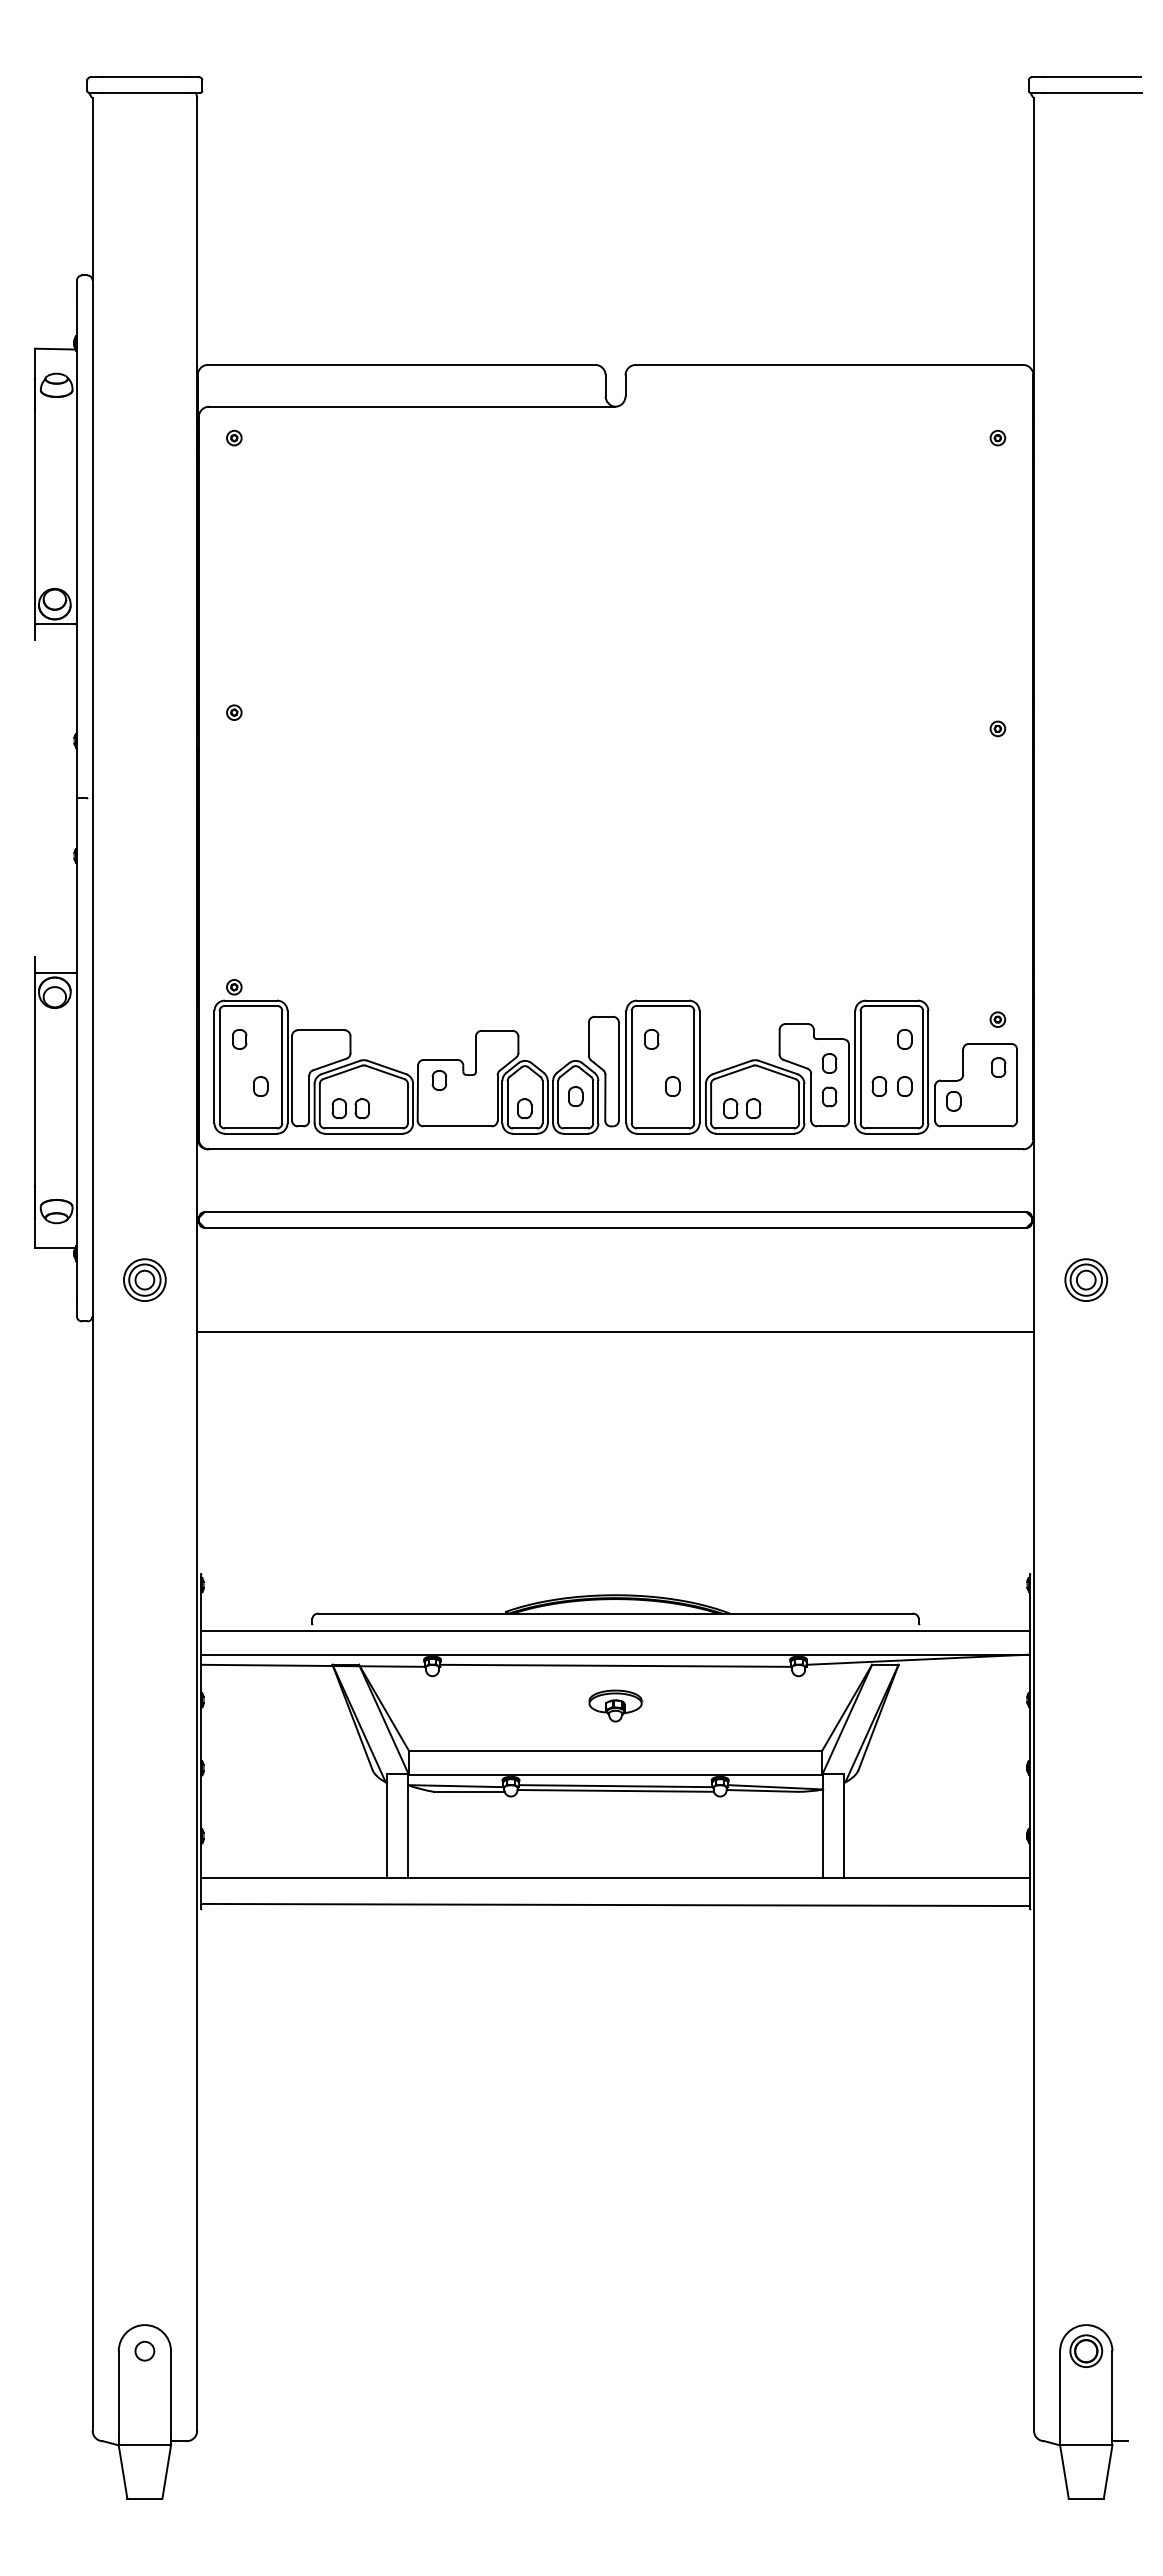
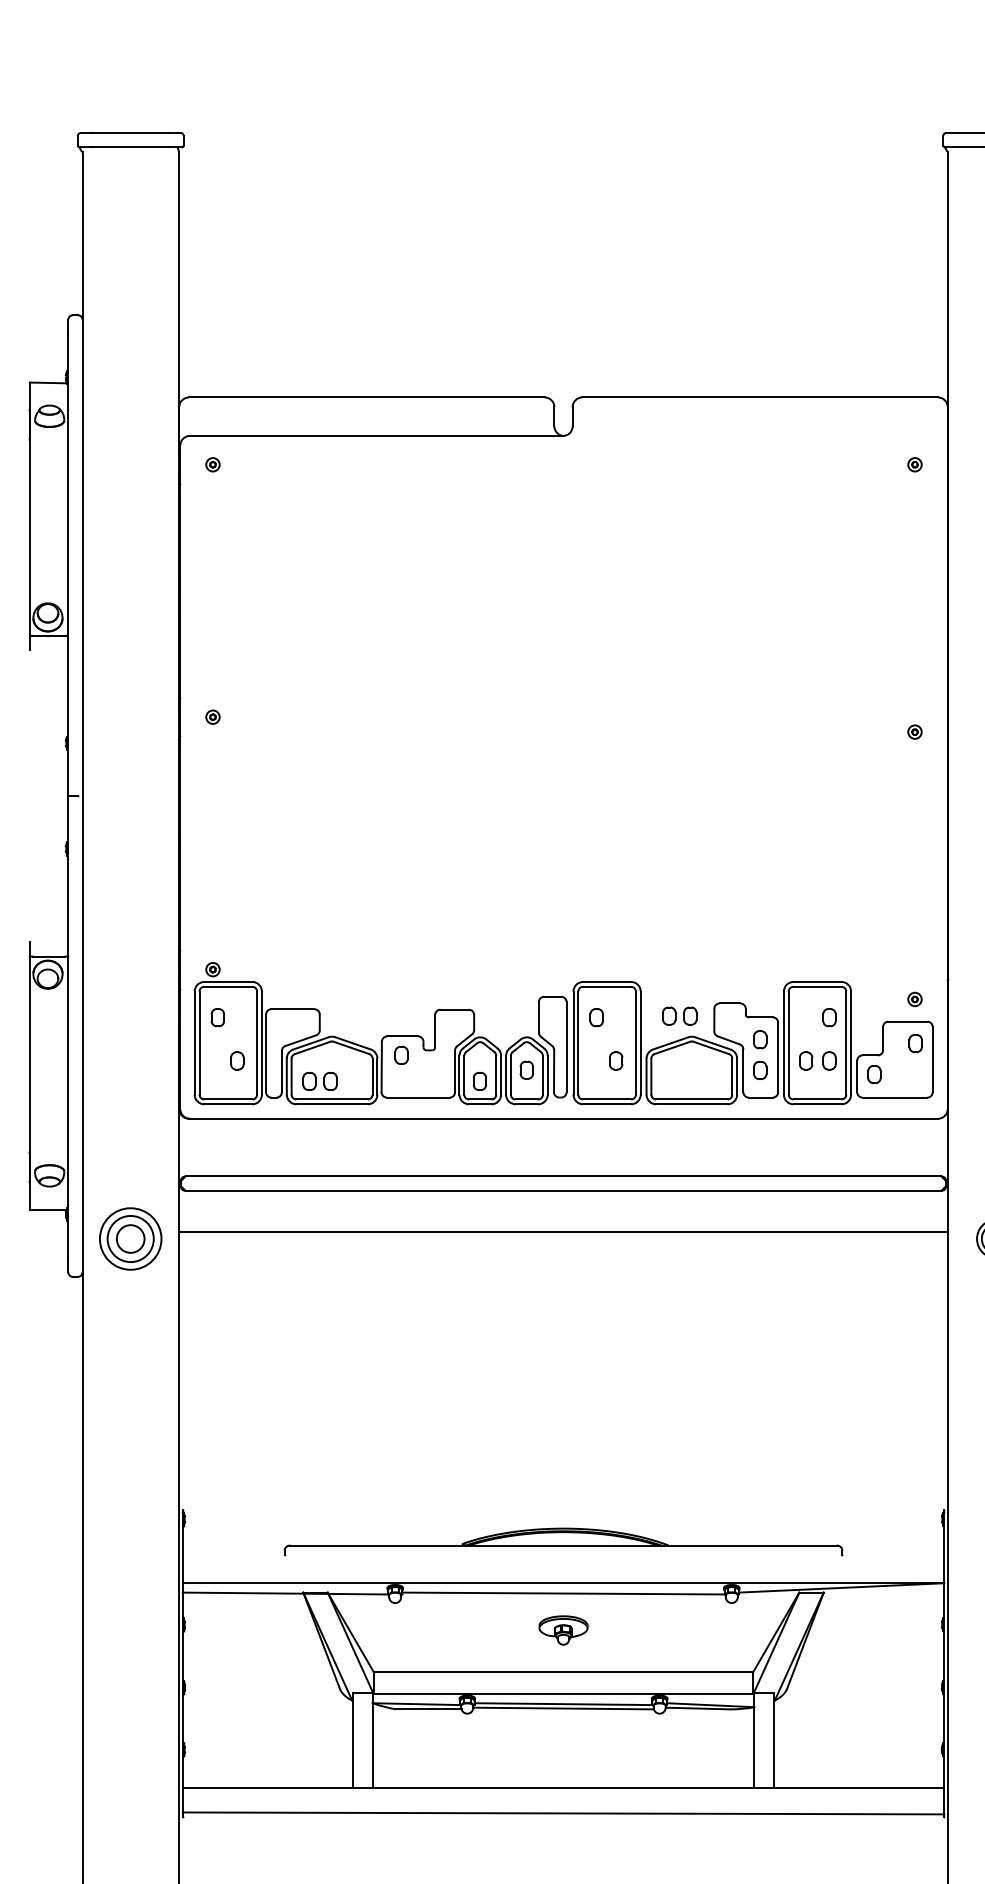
part: (742, 1108) -> (680, 1015), moved
part: (144, 1279) -> (130, 1238), size x1.6
line: (615, 1332) -> (563, 1231), moved
line: (615, 1630) -> (563, 1561), removed

